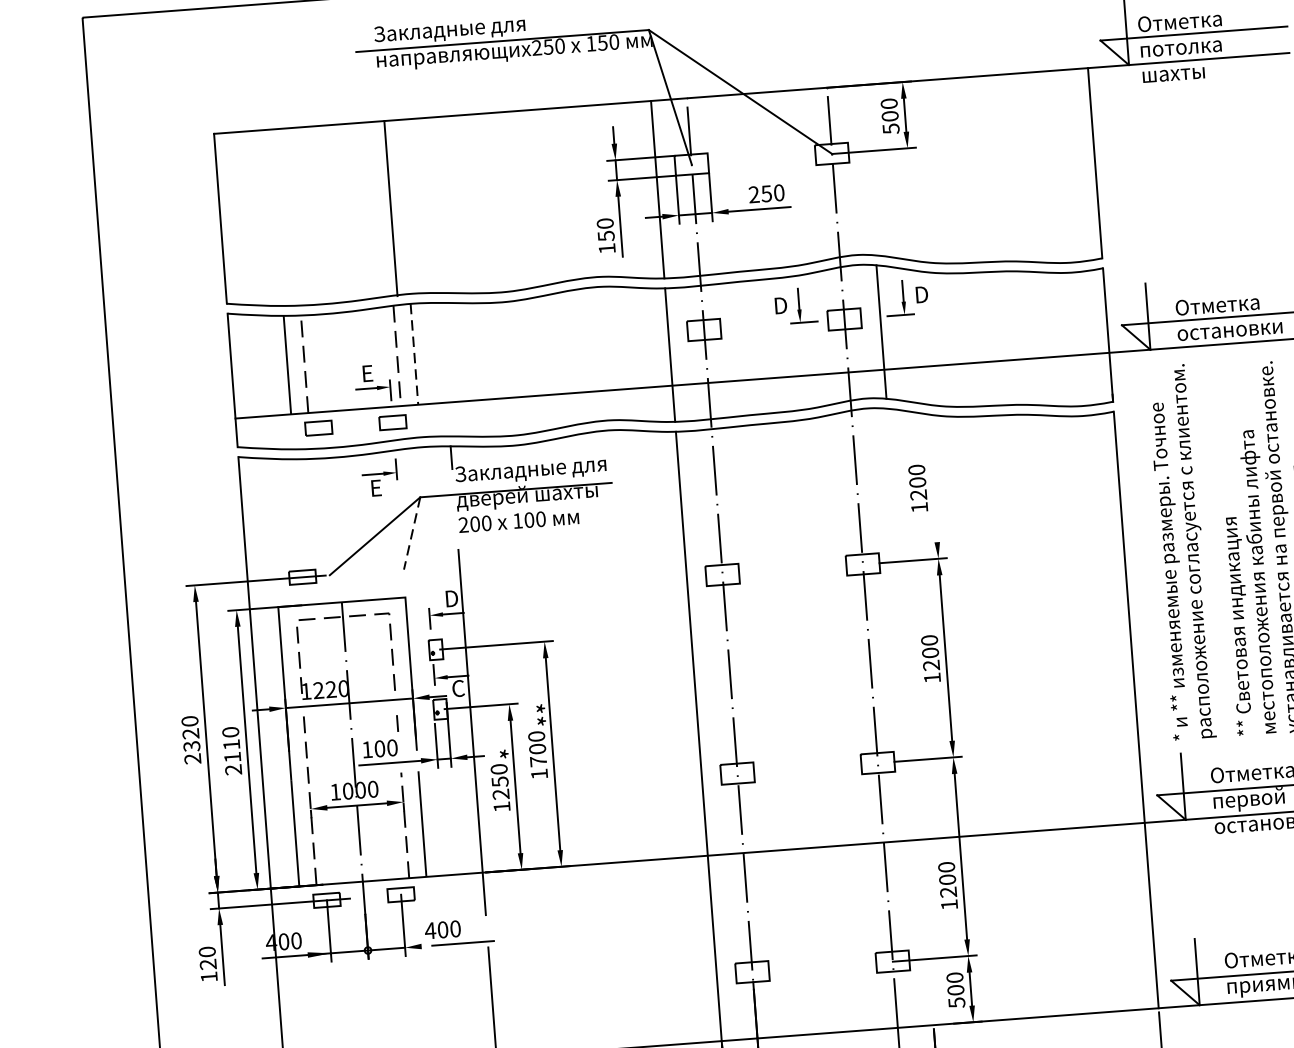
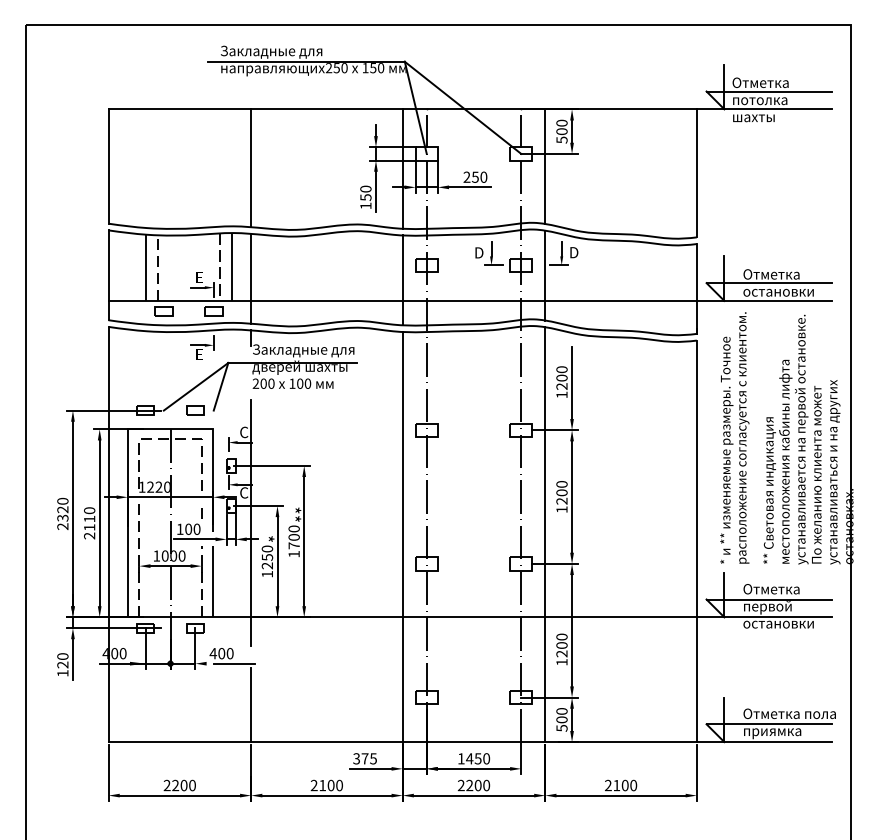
line: (869, 169) -> (545, 166), added
line: (391, 208) -> (251, 168), moved
line: (414, 355) -> (231, 267), dashed -> solid
line: (445, 369) -> (251, 278), added
line: (933, 487) -> (572, 382), added
line: (412, 533) -> (221, 386), dashed -> solid
part: (376, 571) -> (195, 410), added
text: (452, 598) -> (244, 432), D -> C
line: (910, 716) -> (545, 534), added

